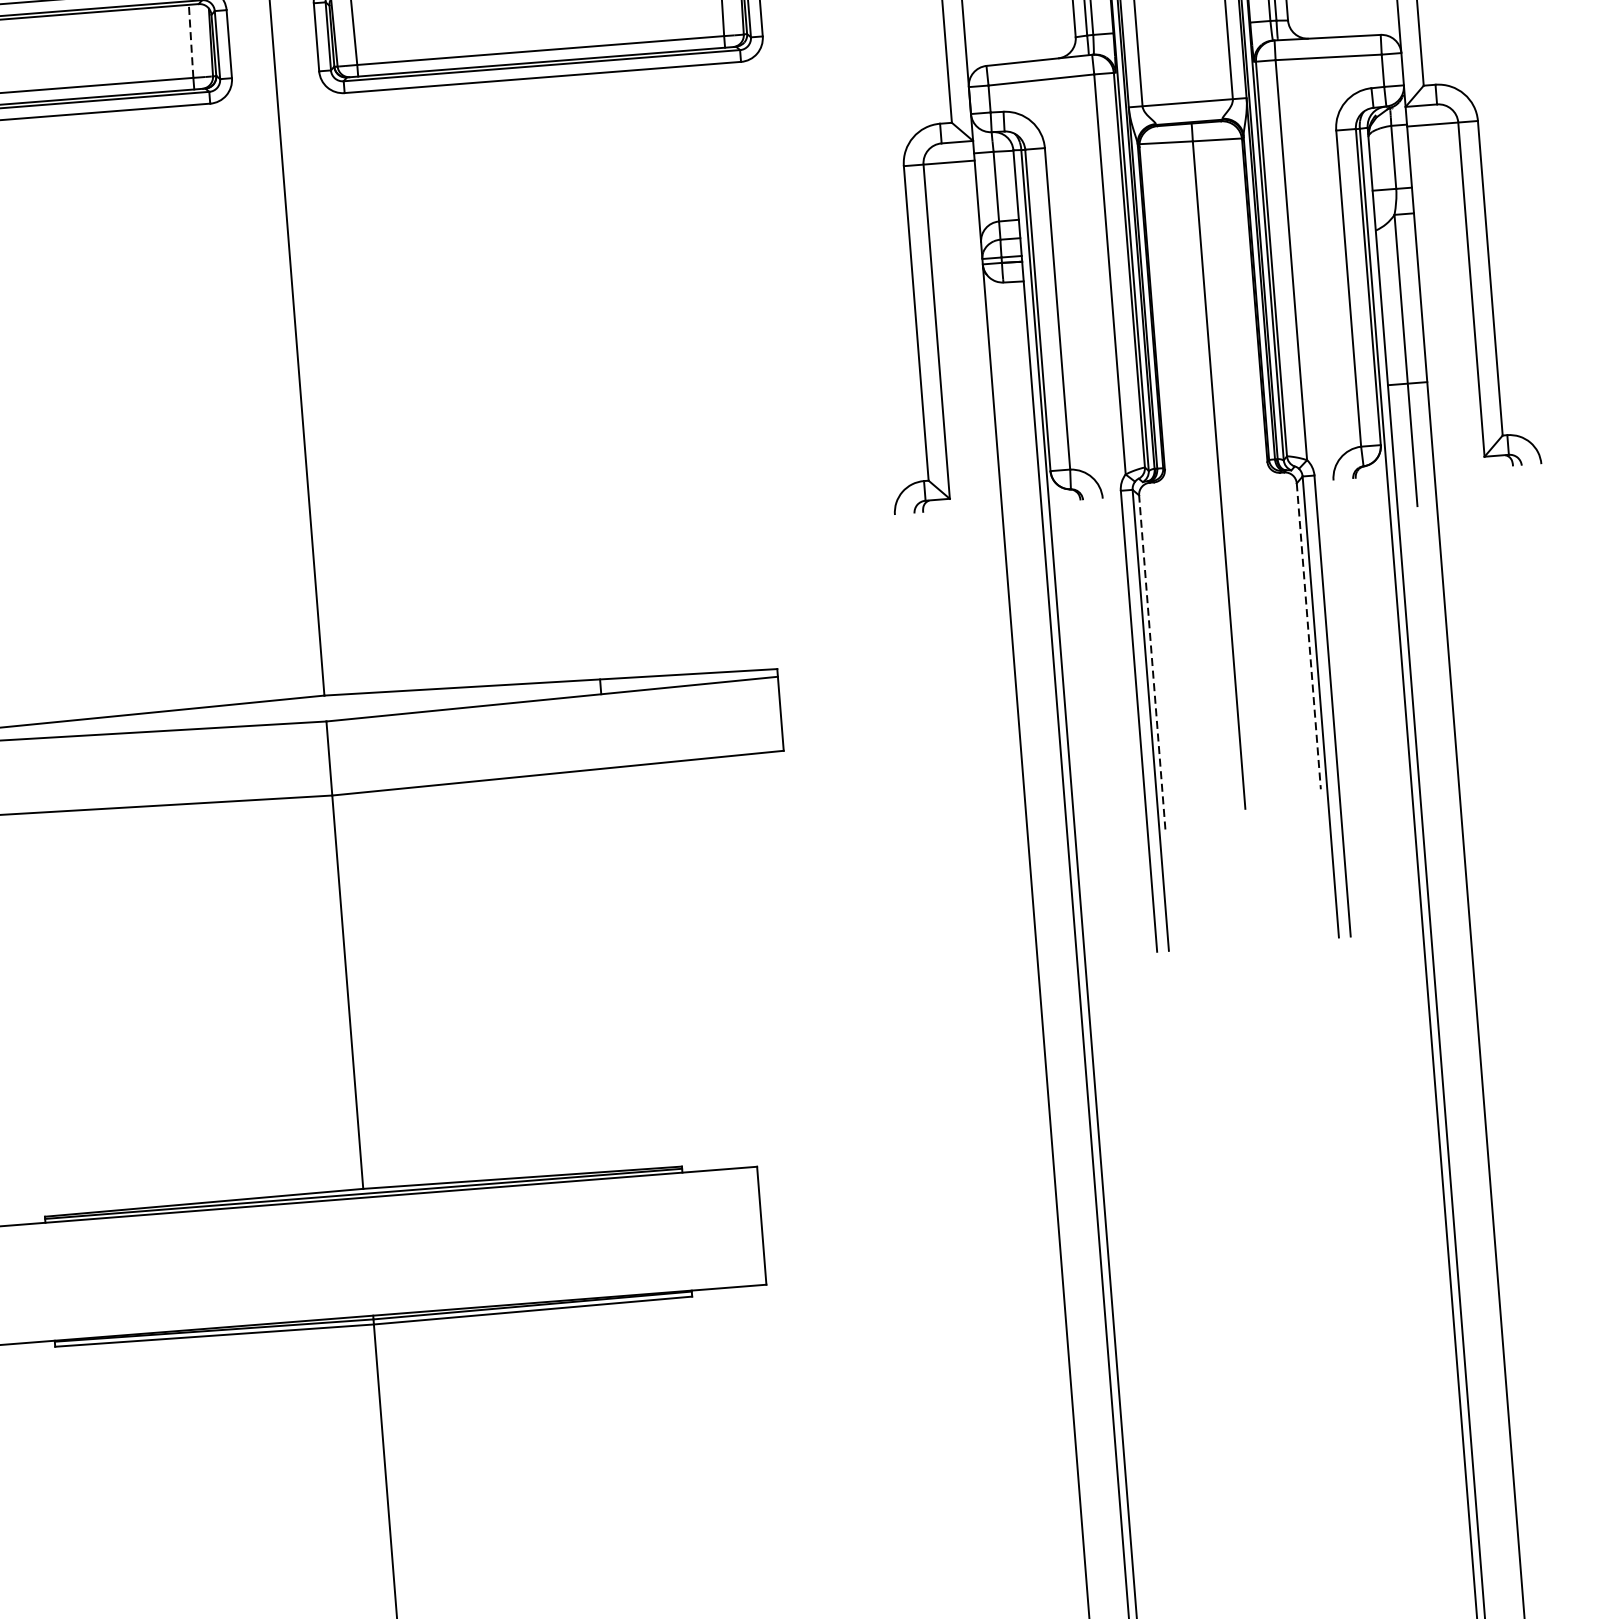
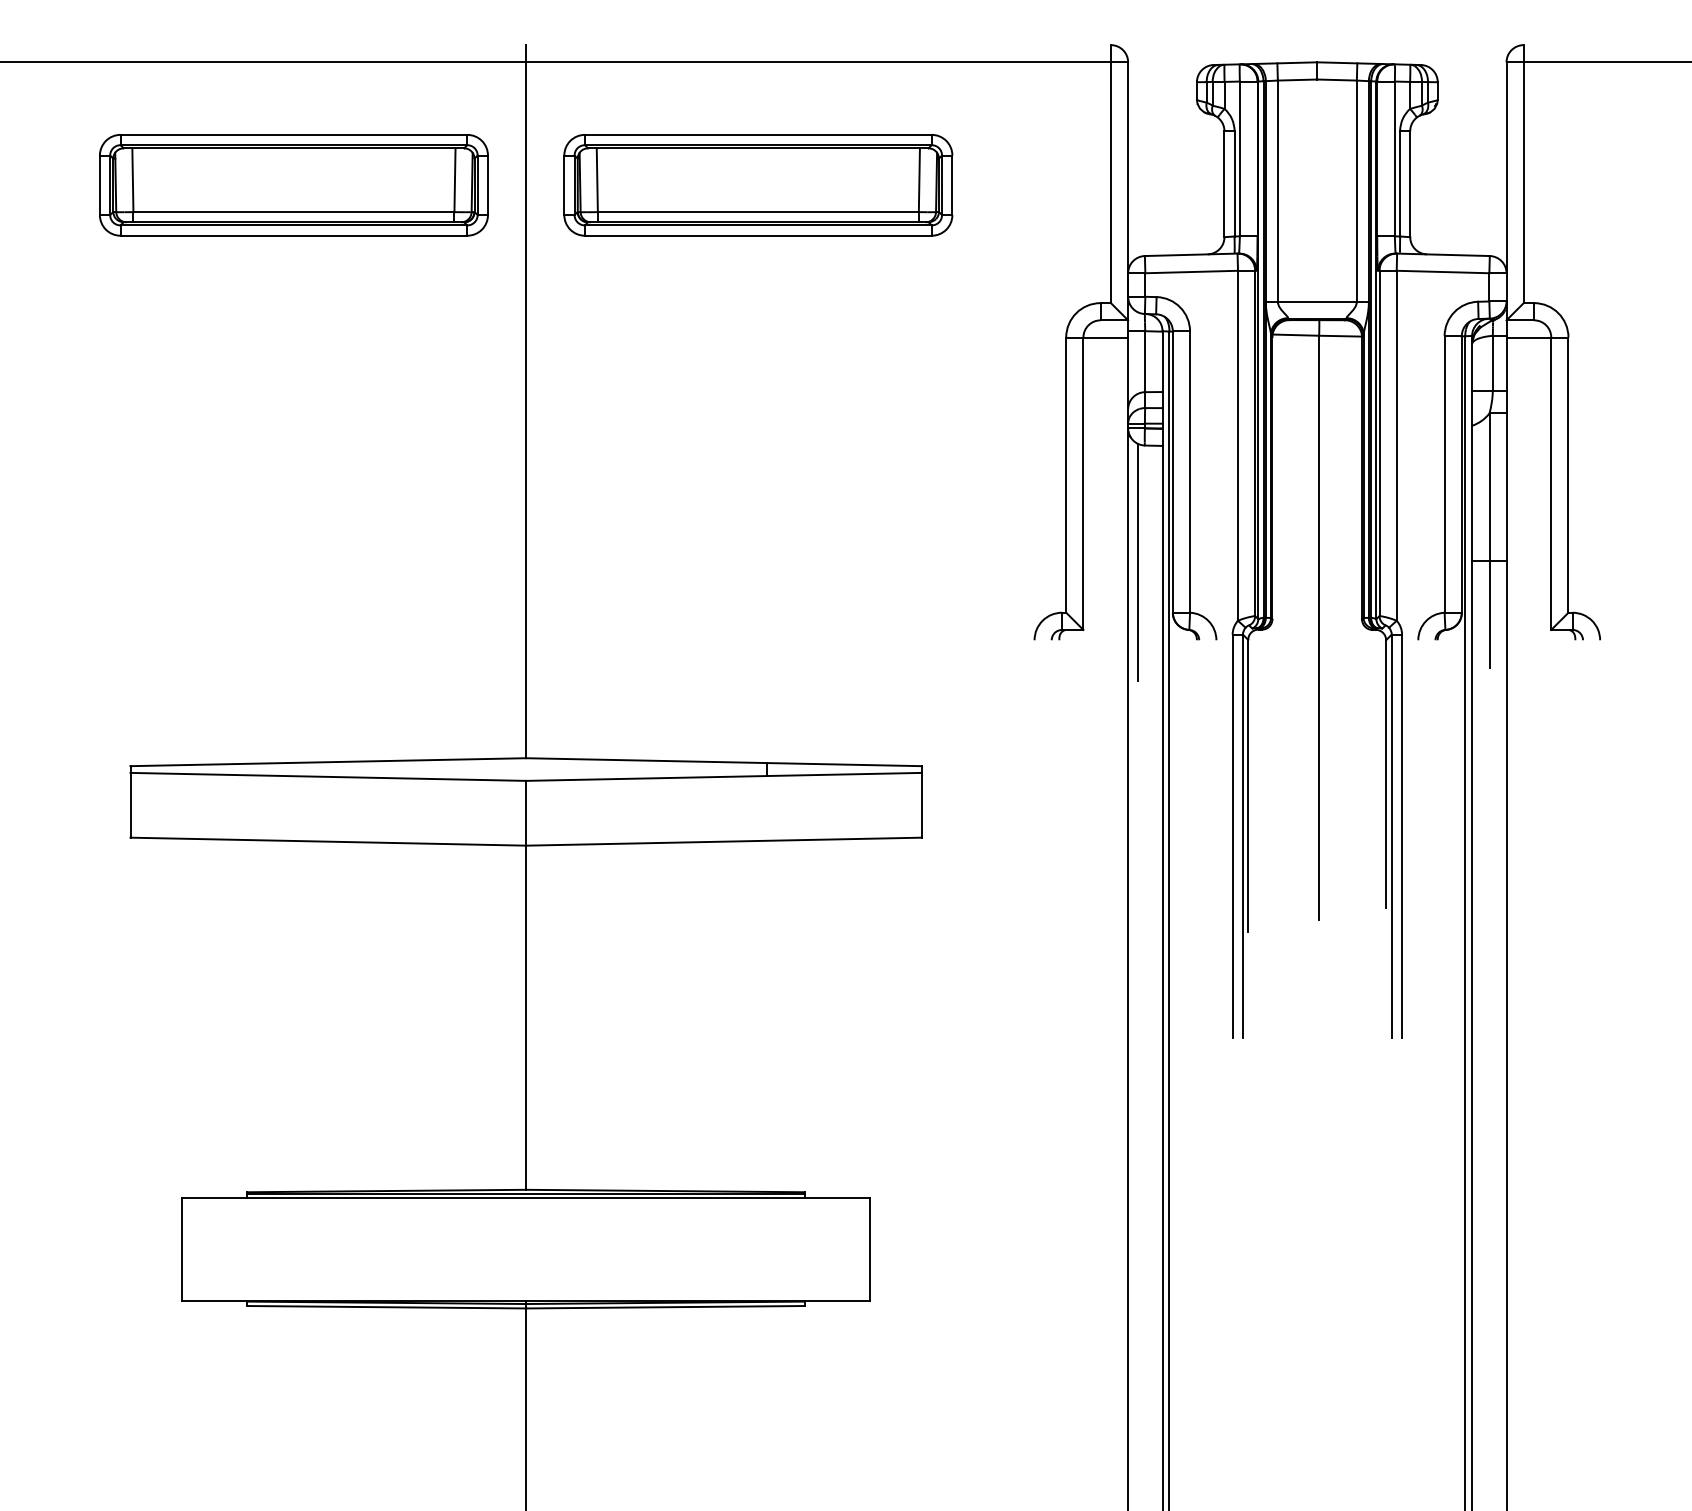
line: (190, 41) -> (454, 180), dashed -> solid
line: (1006, 416) -> (1138, 562), added
line: (1309, 636) -> (1386, 774), dashed -> solid
line: (1152, 661) -> (1248, 785), dashed -> solid

